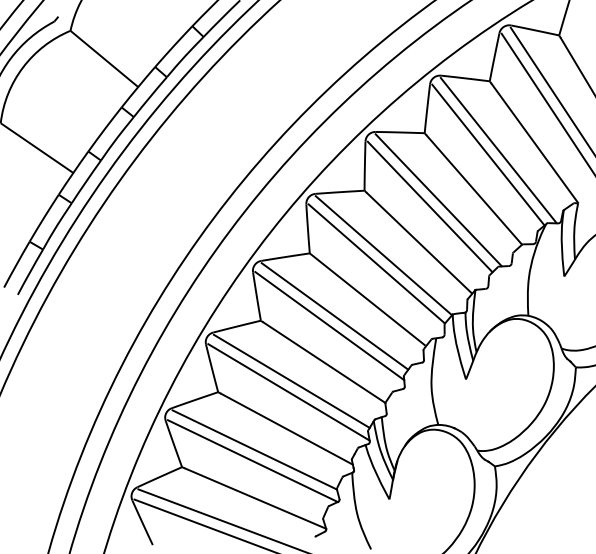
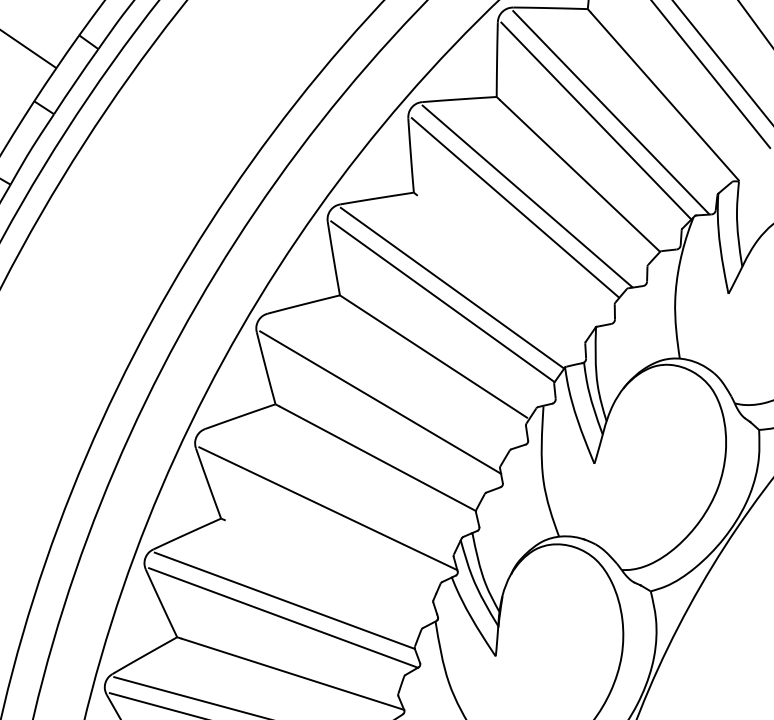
line: (418, 242) -> (502, 263), removed
line: (334, 316) -> (386, 387), removed
line: (291, 380) -> (330, 490), removed
line: (286, 428) -> (329, 563), removed

